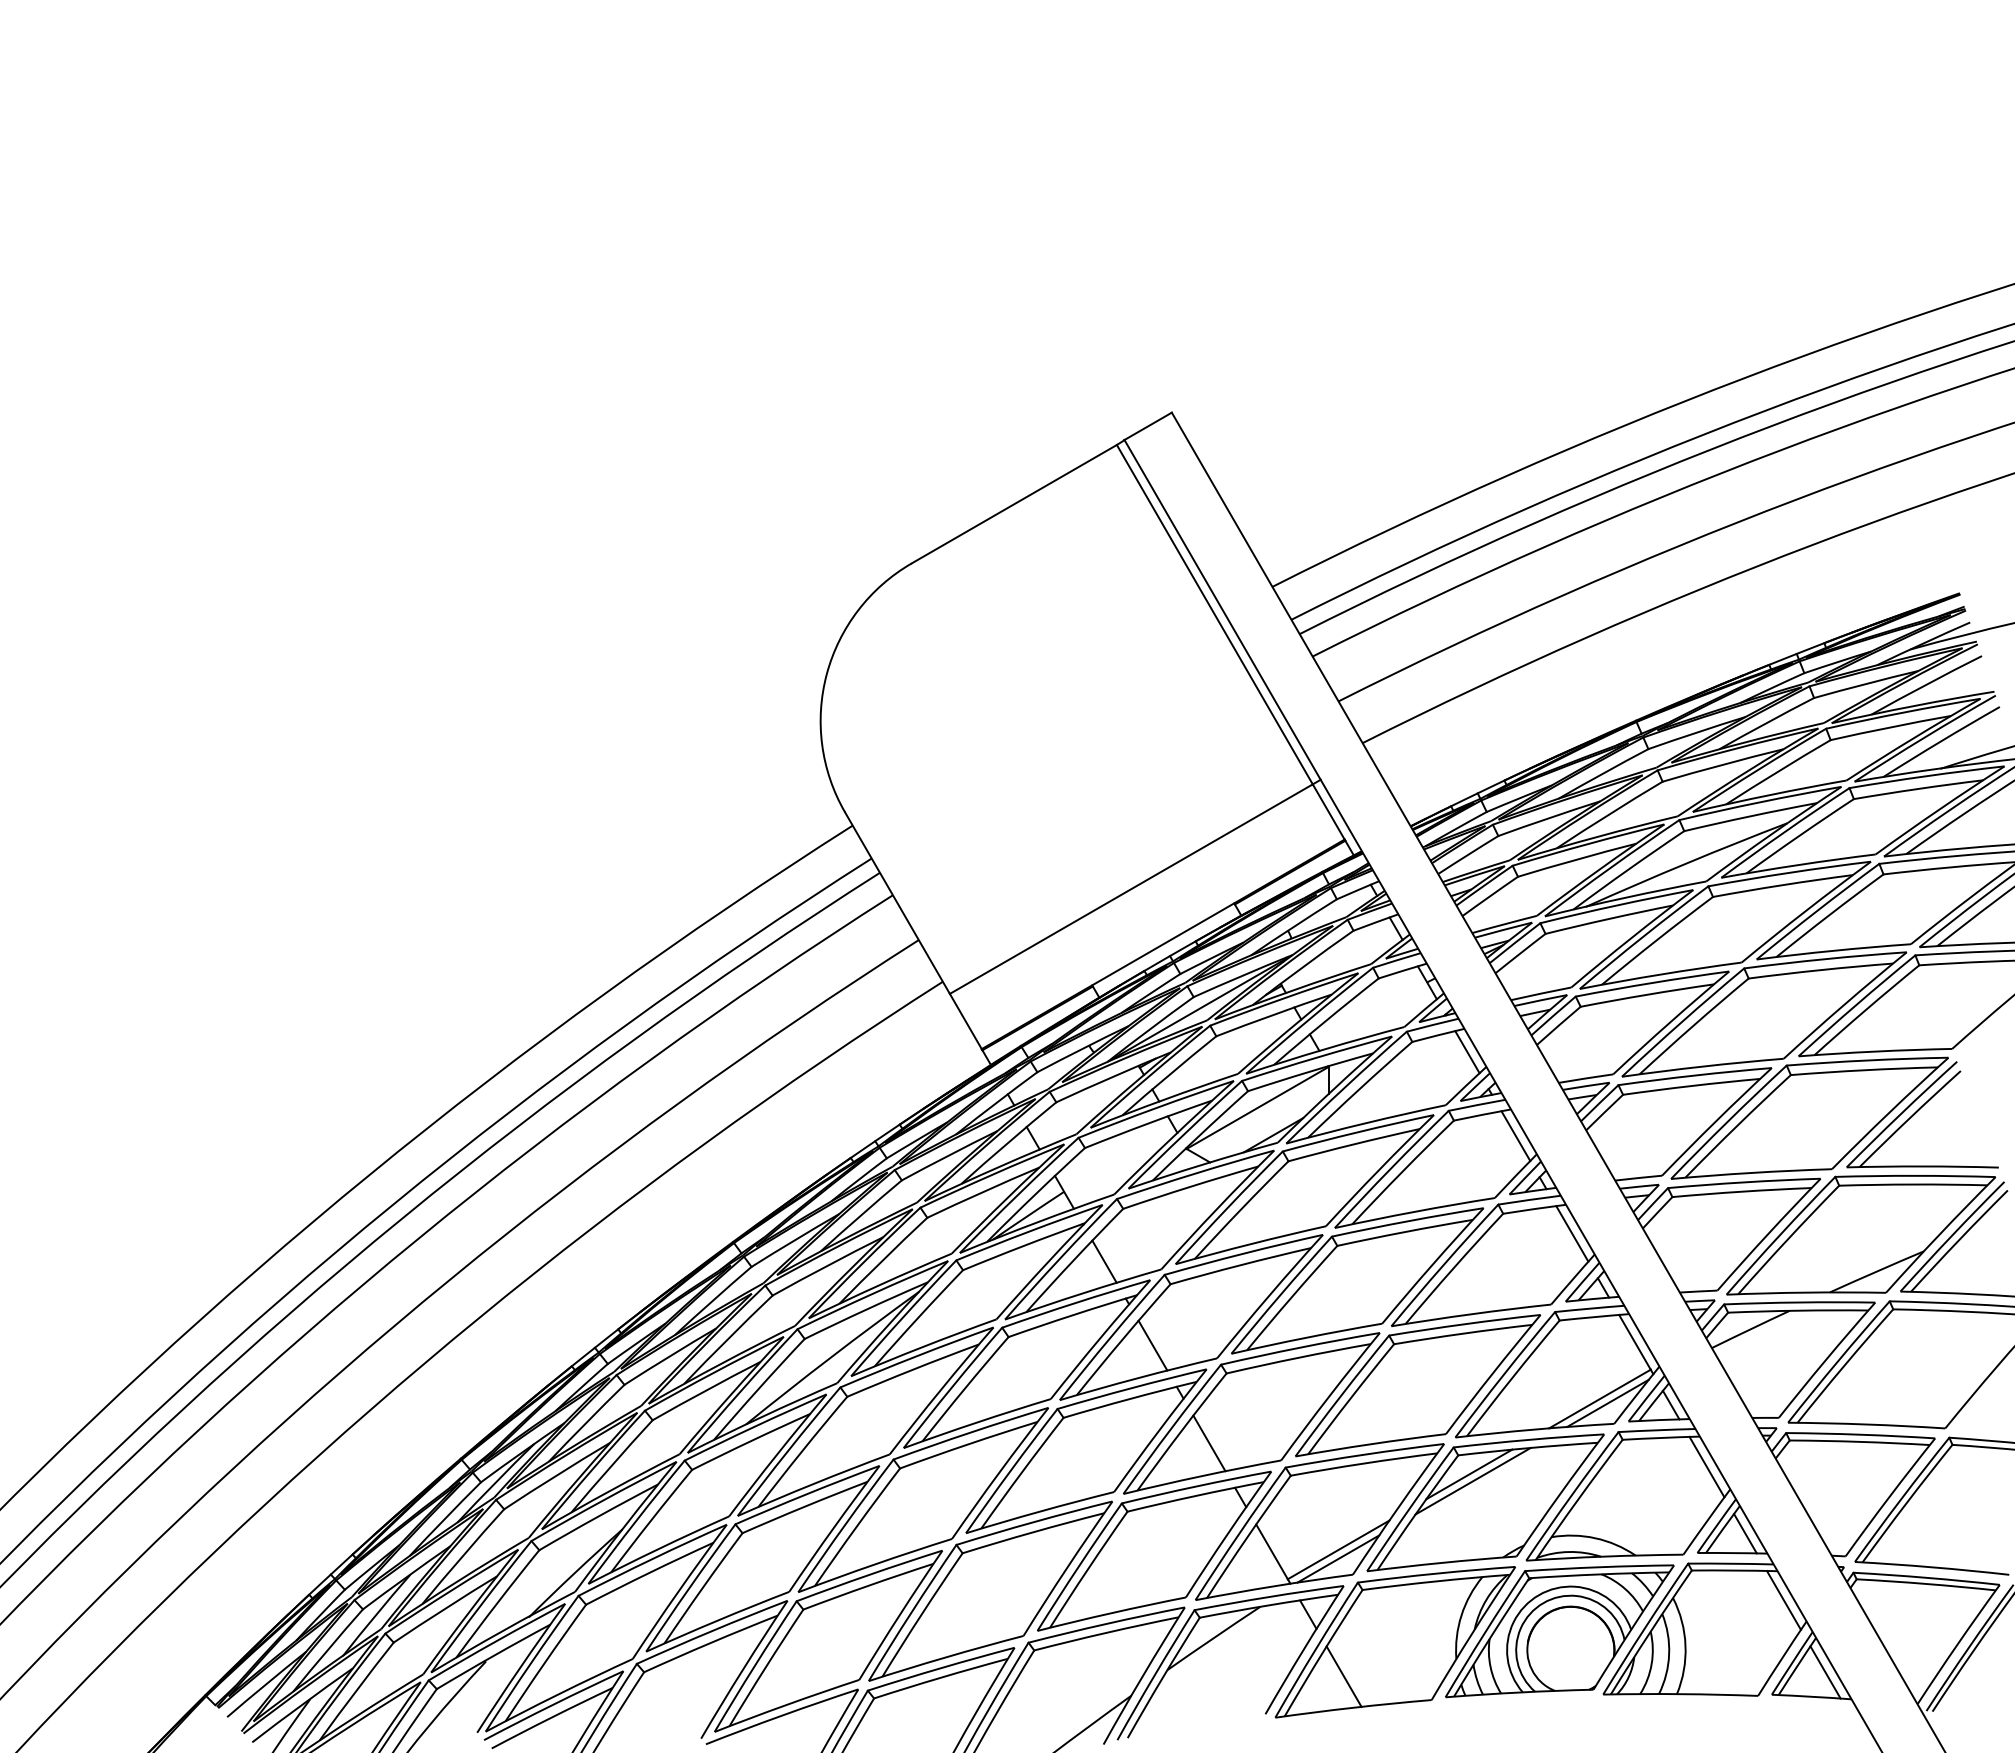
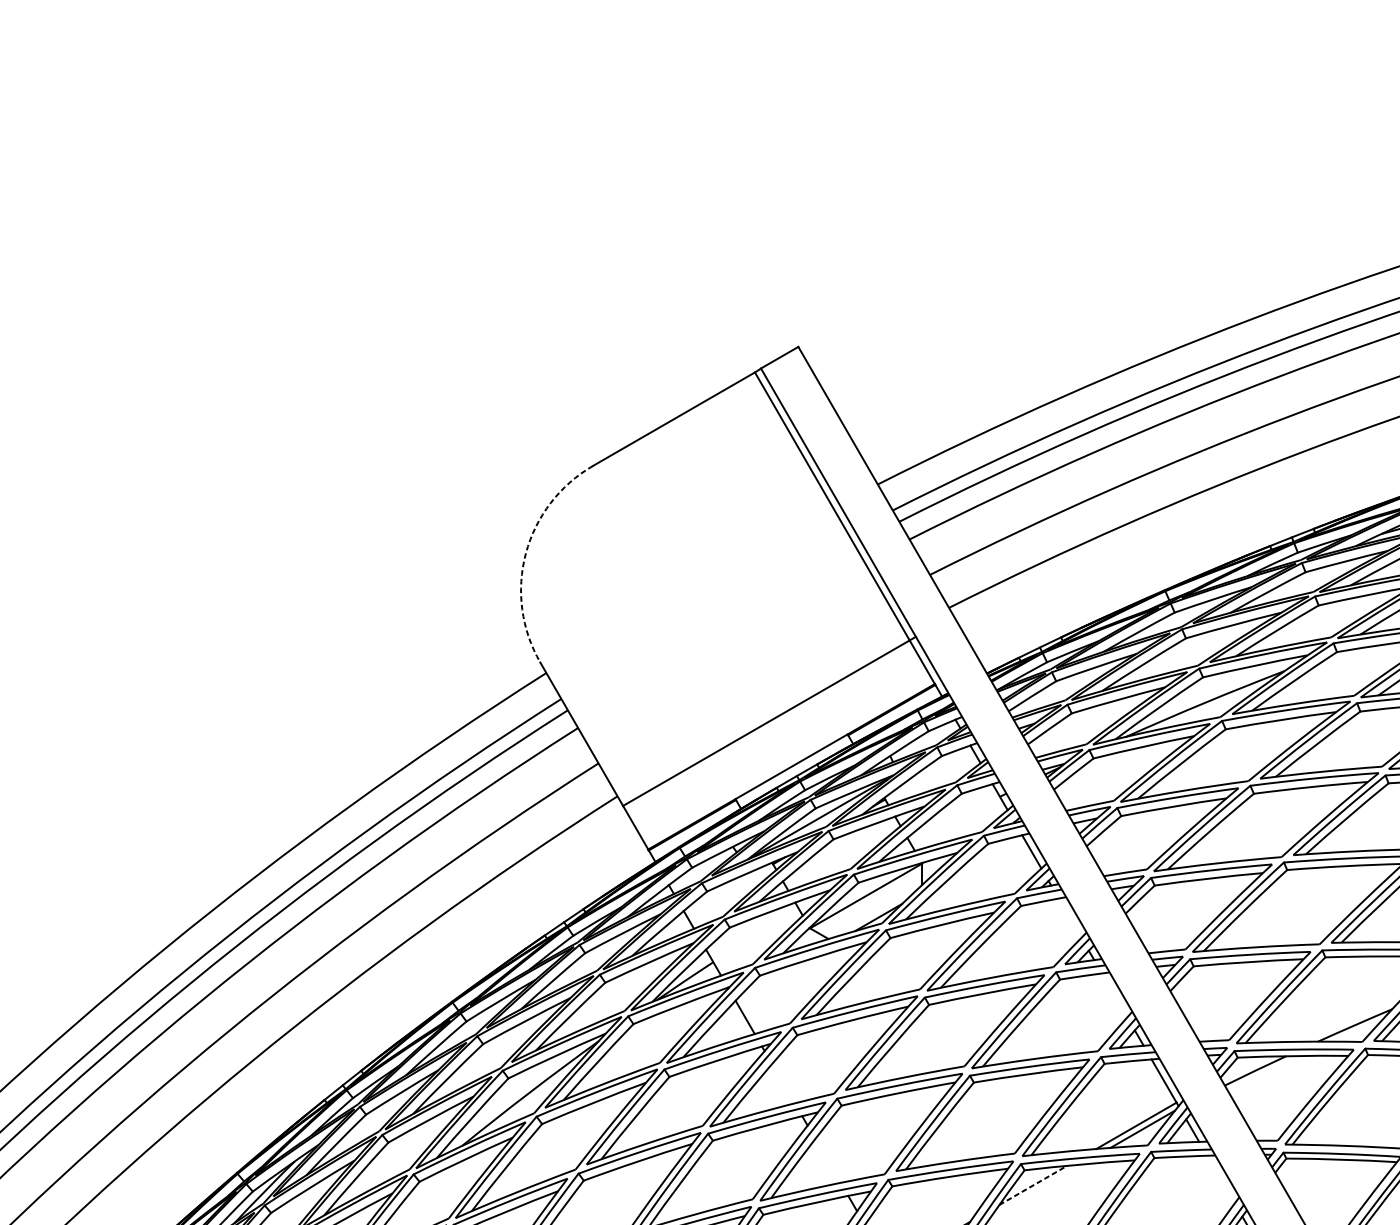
arc: (826, 674) -> (525, 553), solid -> dashed
line: (1515, 1136) -> (1069, 918), removed
line: (1572, 1233) -> (1114, 995), removed
line: (1152, 1345) -> (783, 1083), removed
line: (1209, 1443) -> (828, 1160), removed
line: (1706, 1466) -> (1220, 1179), removed
line: (1469, 1474) -> (1033, 1185), solid -> dashed
line: (1472, 1480) -> (1035, 1190), removed

